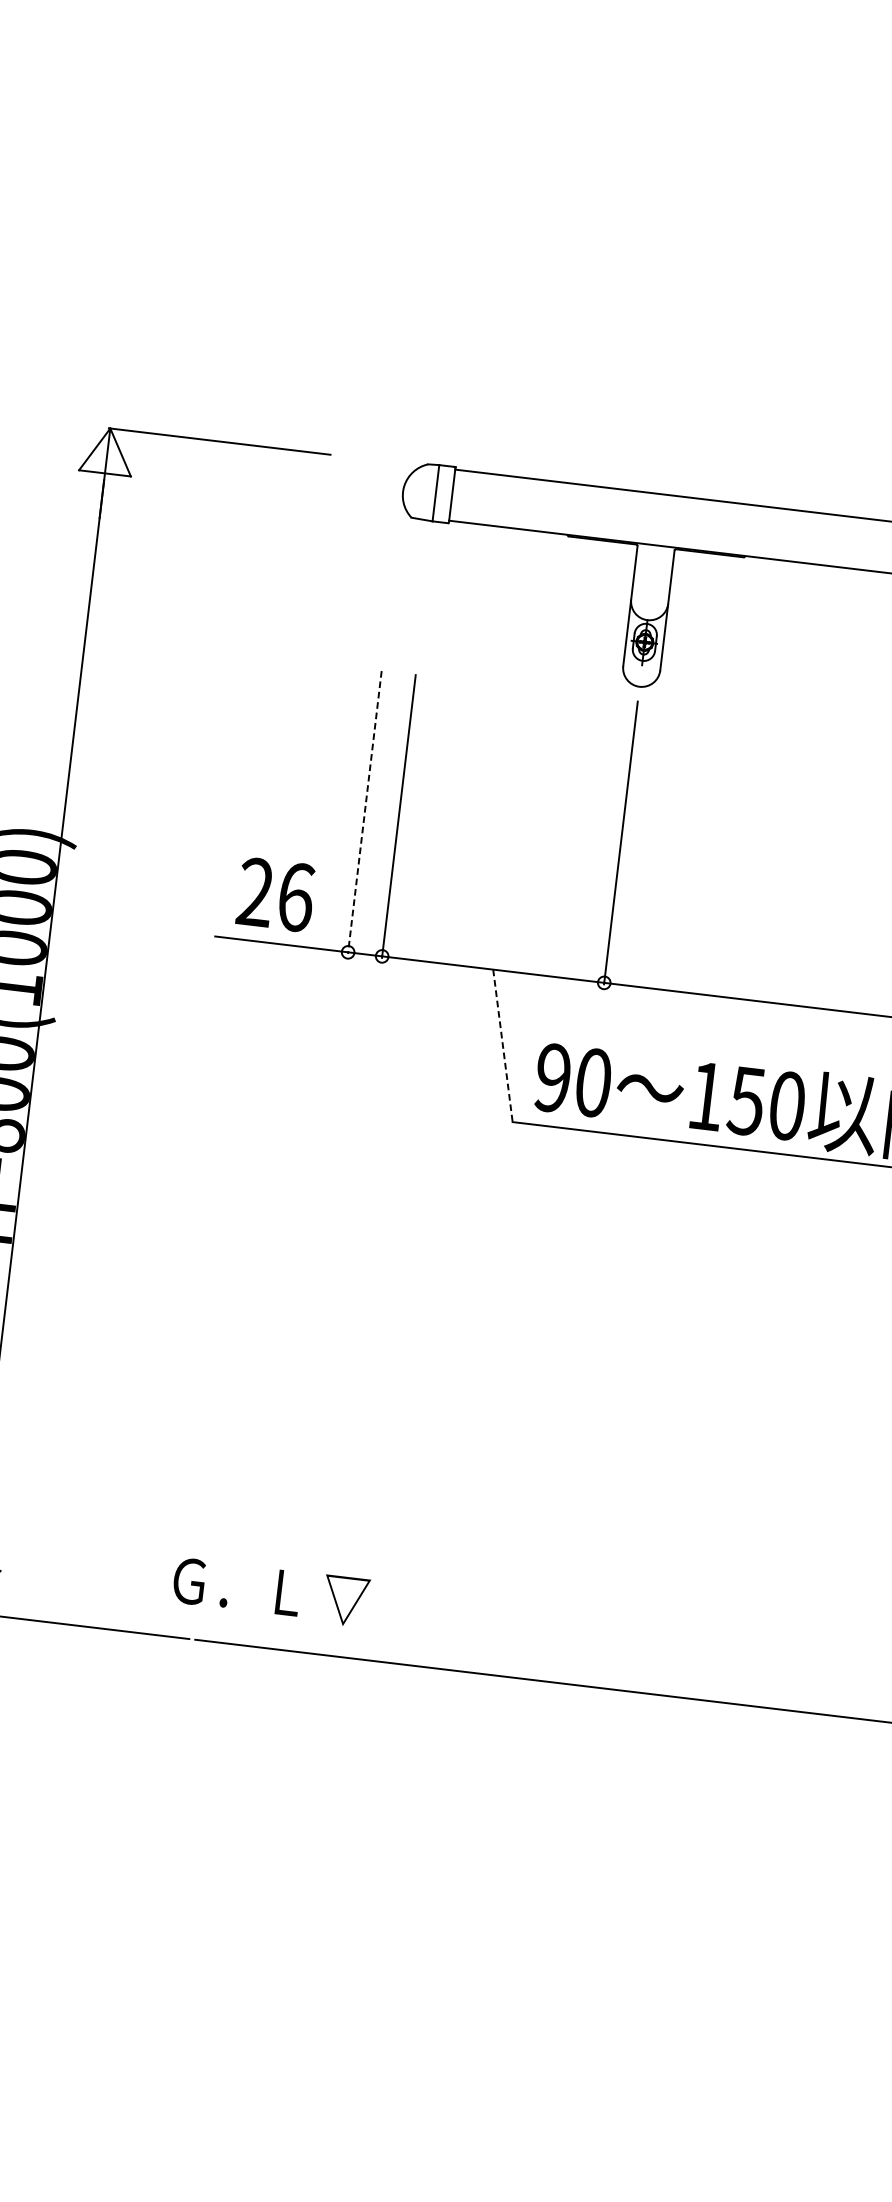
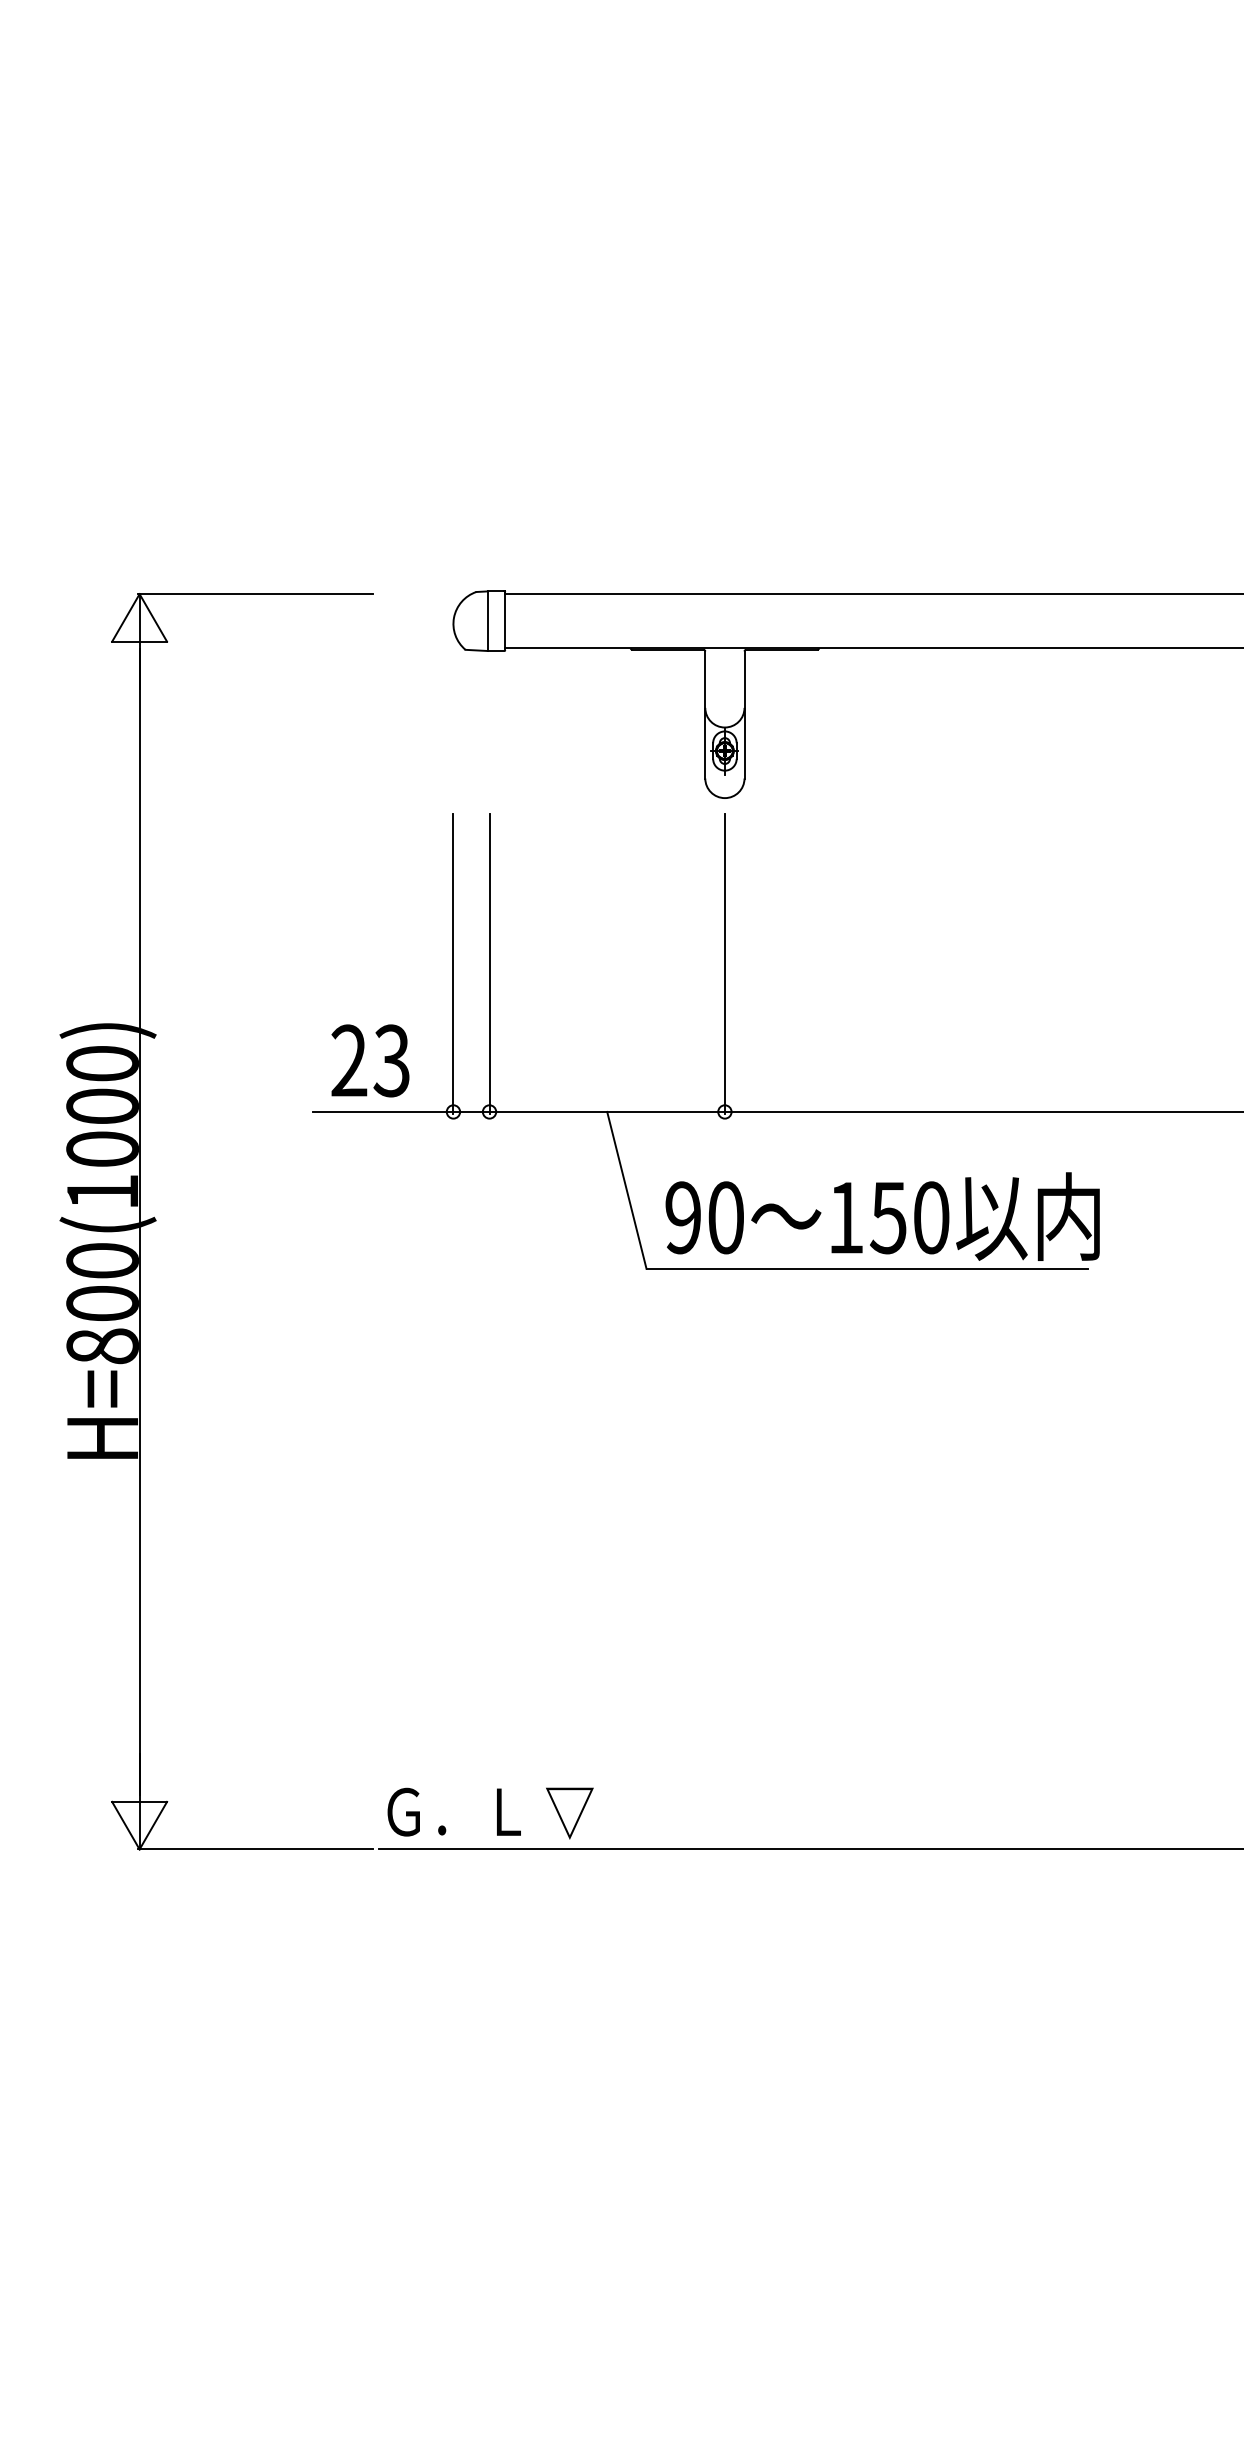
line: (364, 812) -> (453, 963), dashed -> solid
text: (295, 896) -> (391, 1060), 26 -> 23
line: (502, 1045) -> (626, 1190), dashed -> solid
text: (270, 1592) -> (490, 1813), moved

